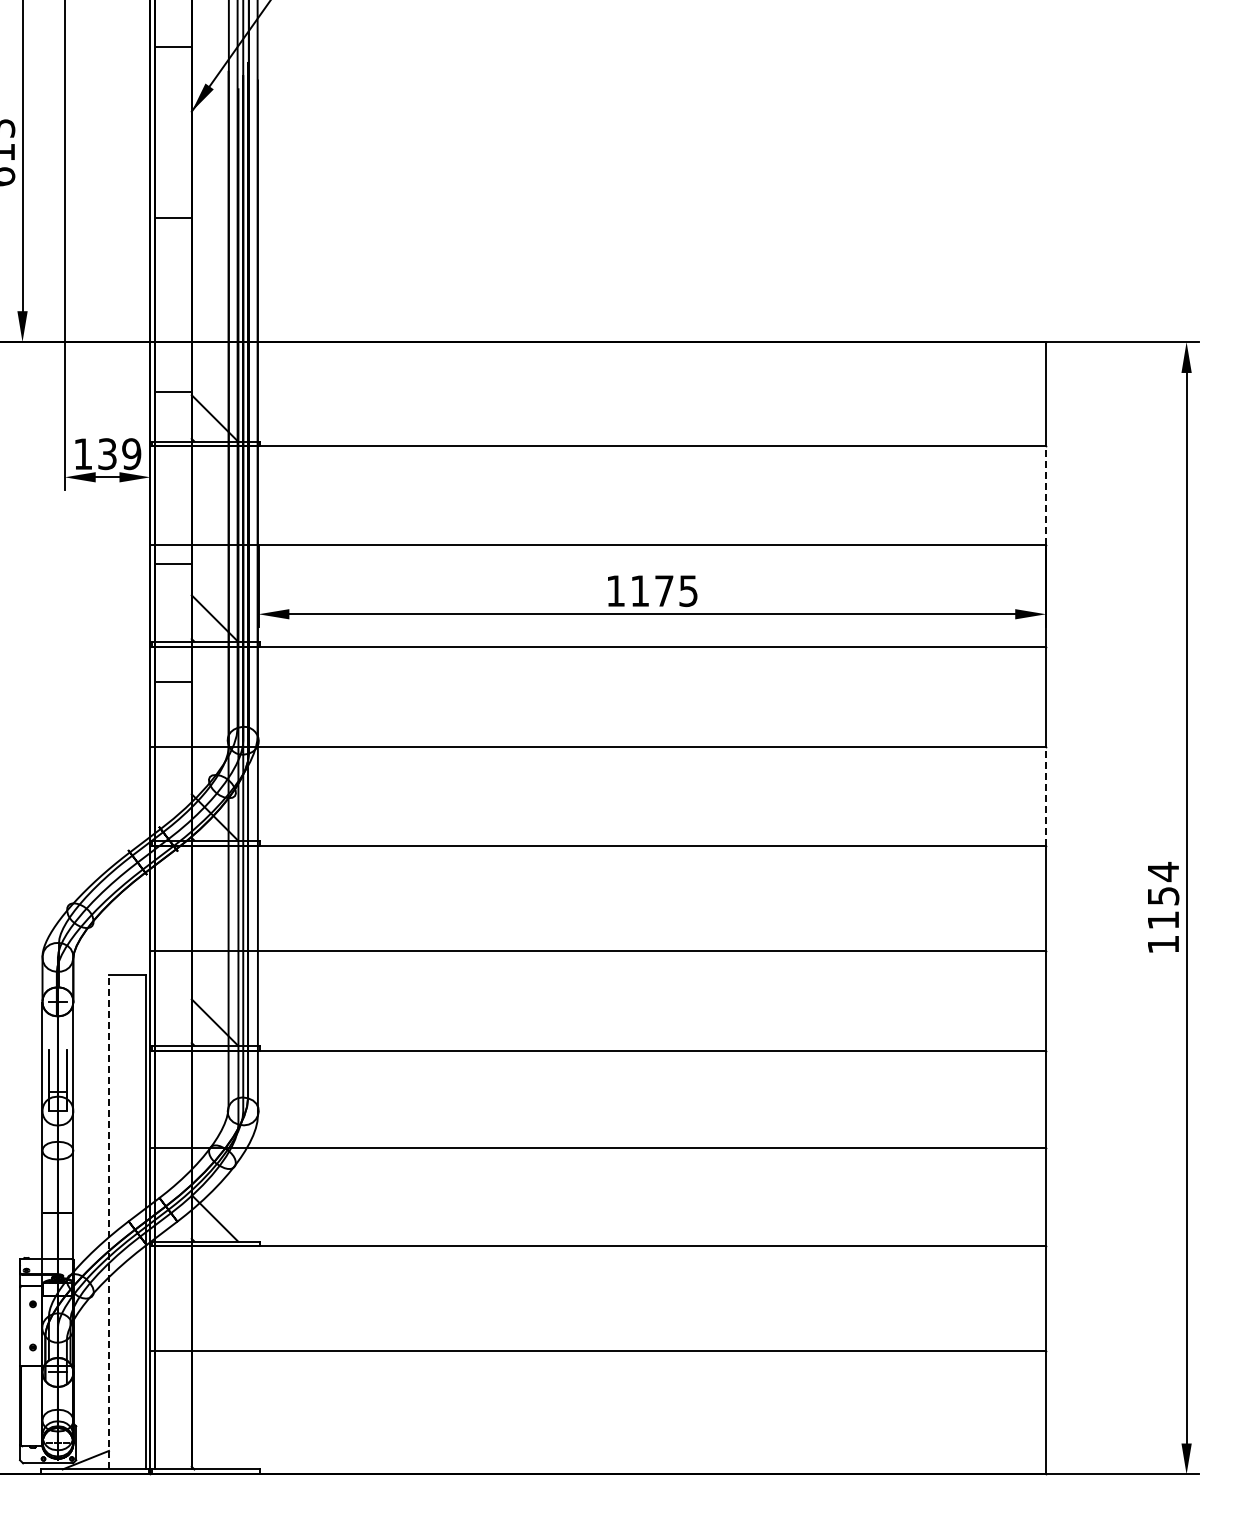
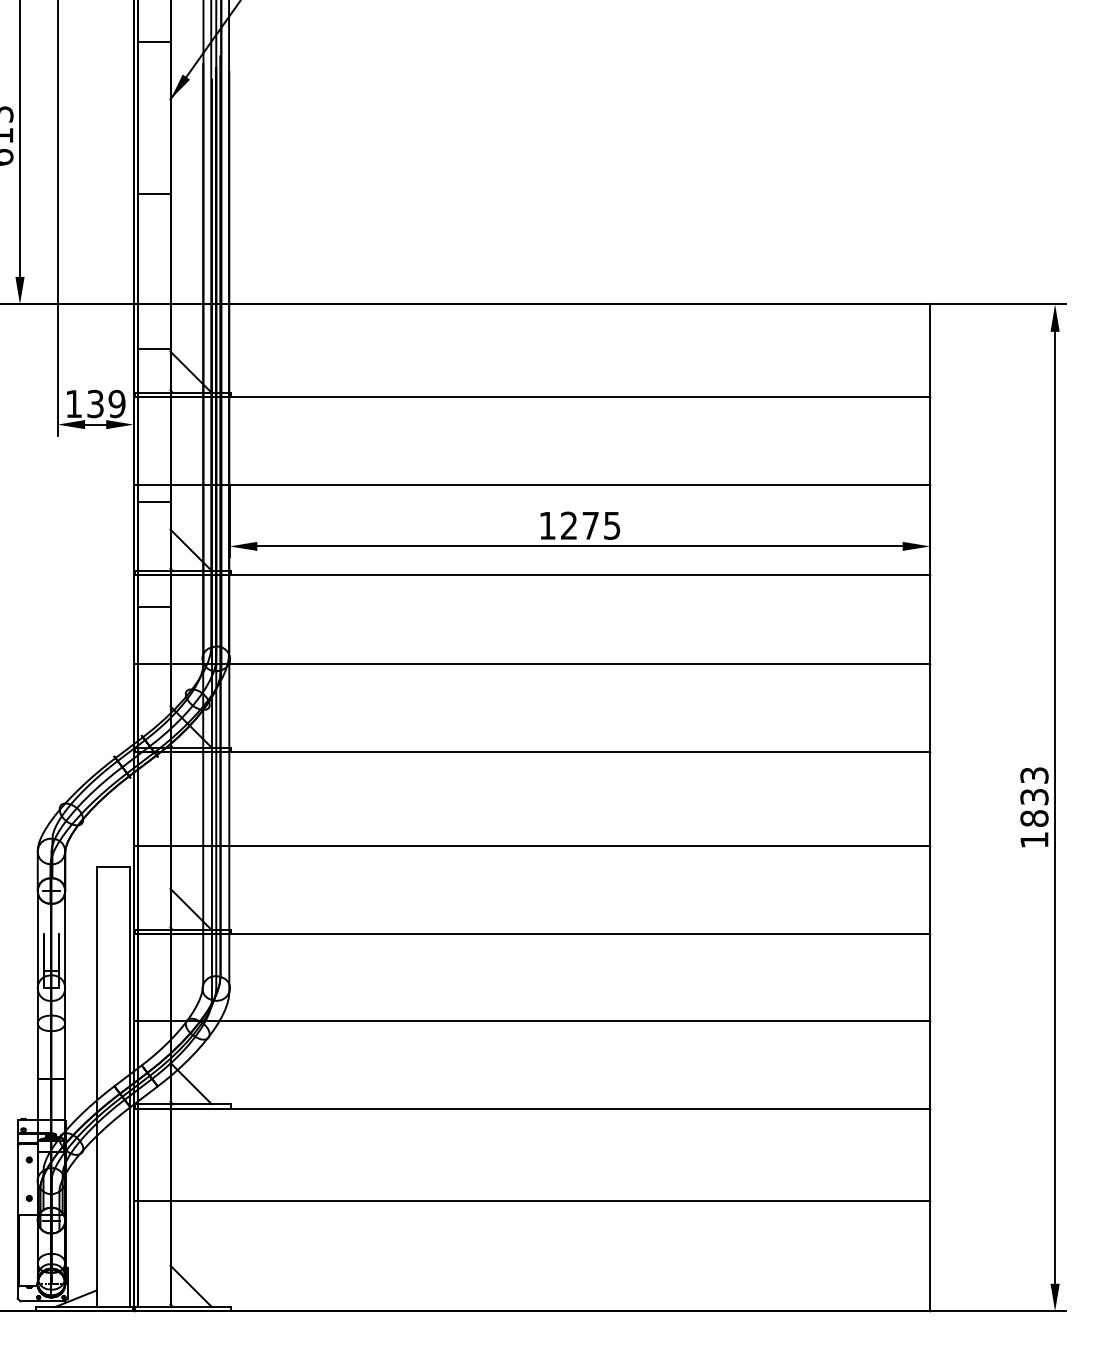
line: (1046, 495) -> (930, 440), dashed -> solid
text: (639, 590) -> (568, 525), 1175 -> 1275
line: (1046, 795) -> (930, 707), dashed -> solid
text: (1163, 895) -> (1034, 796), 1154 -> 1833
line: (109, 1221) -> (97, 1086), dashed -> solid
line: (214, 1446) -> (190, 1286), added

